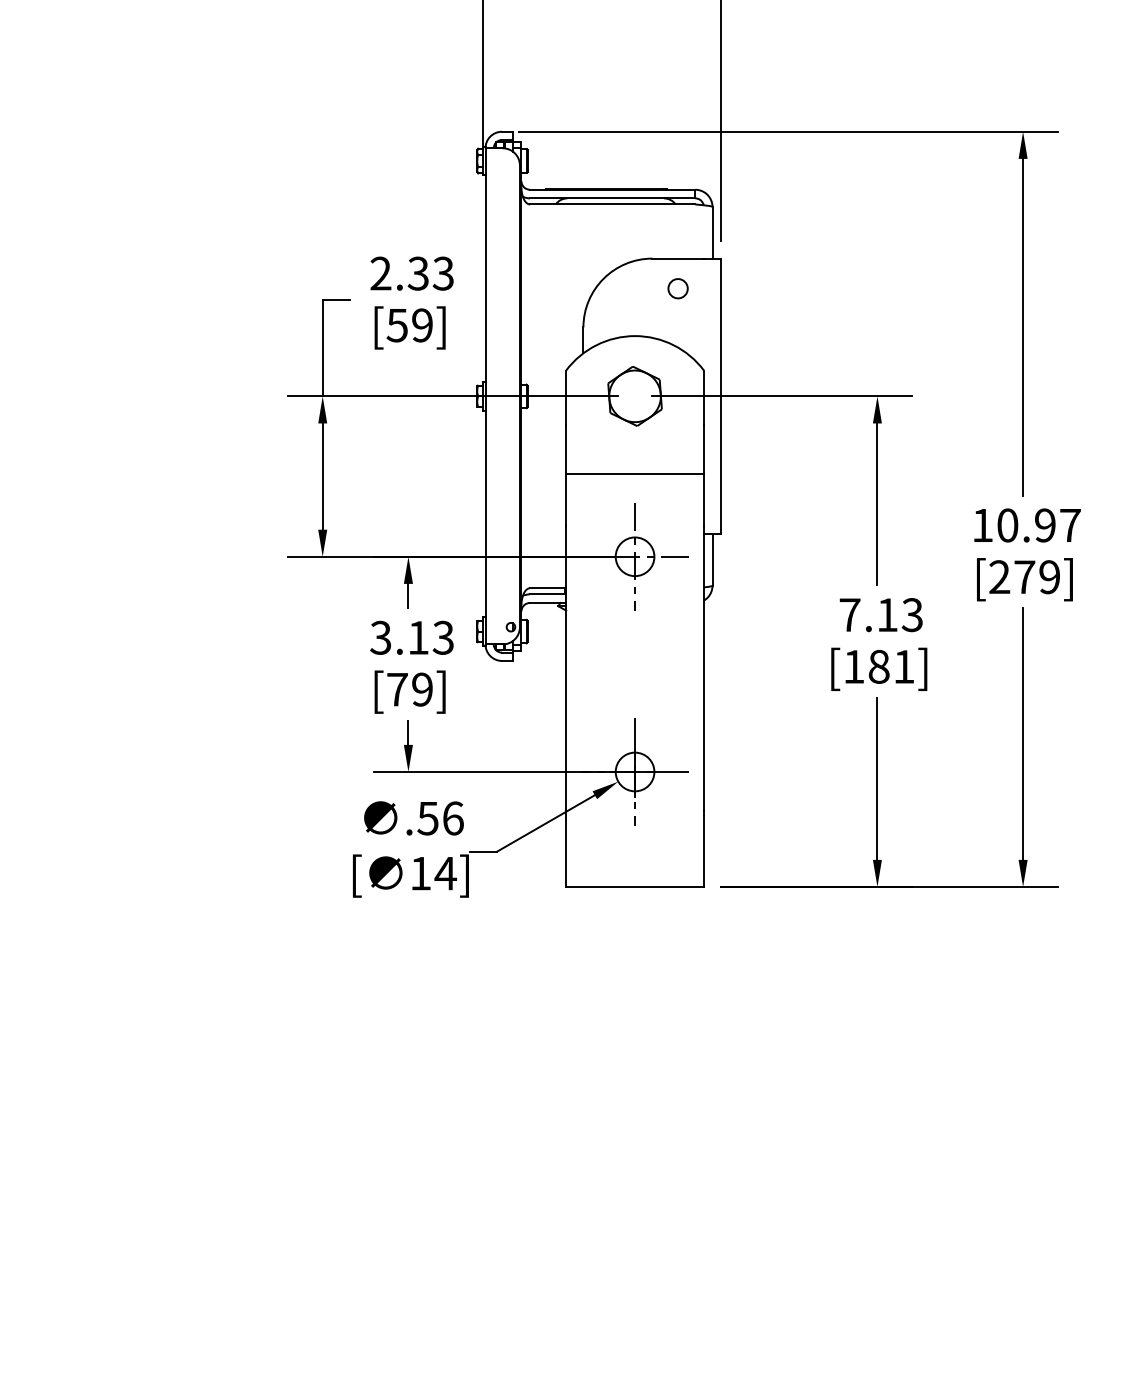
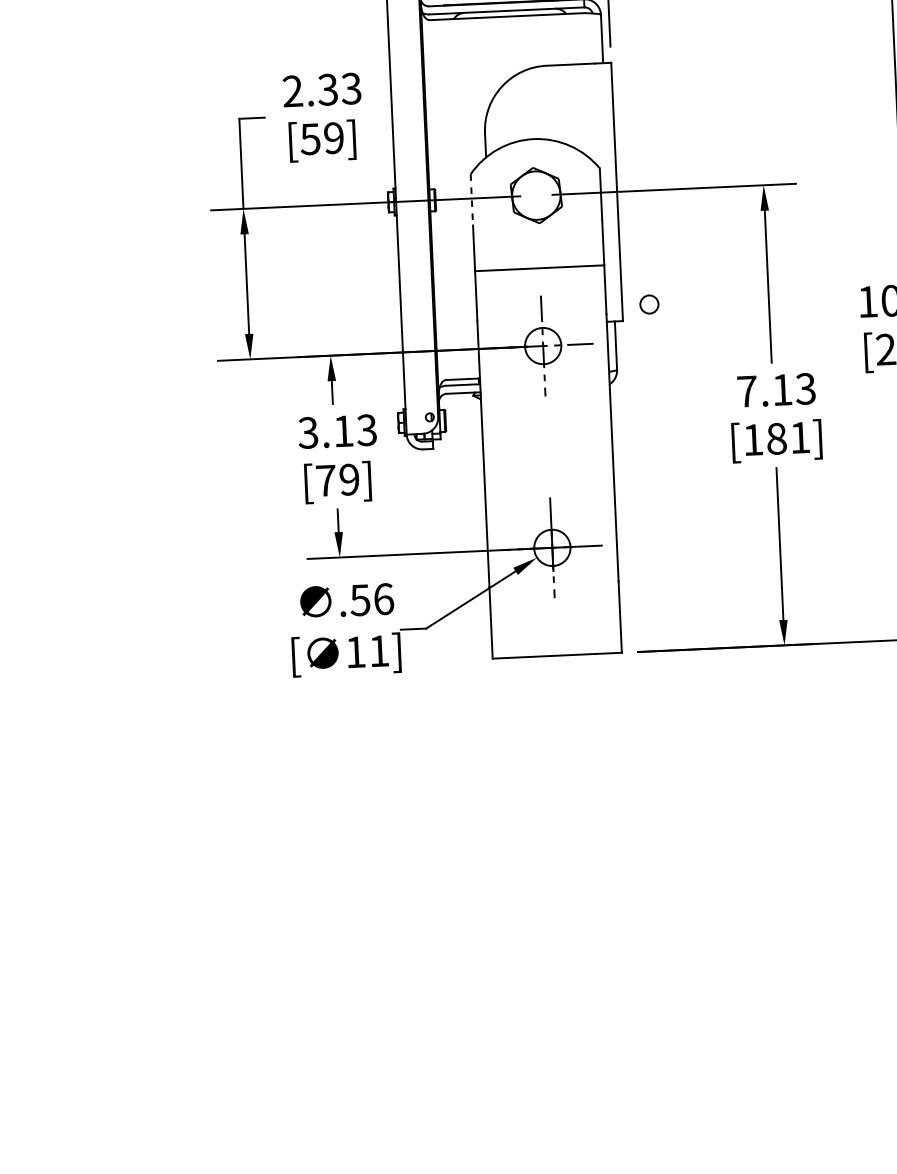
circle: (677, 288) -> (648, 304), moved
line: (566, 398) -> (472, 200), solid -> dashed
text: (445, 873) -> (378, 651), 14] -> 11]

